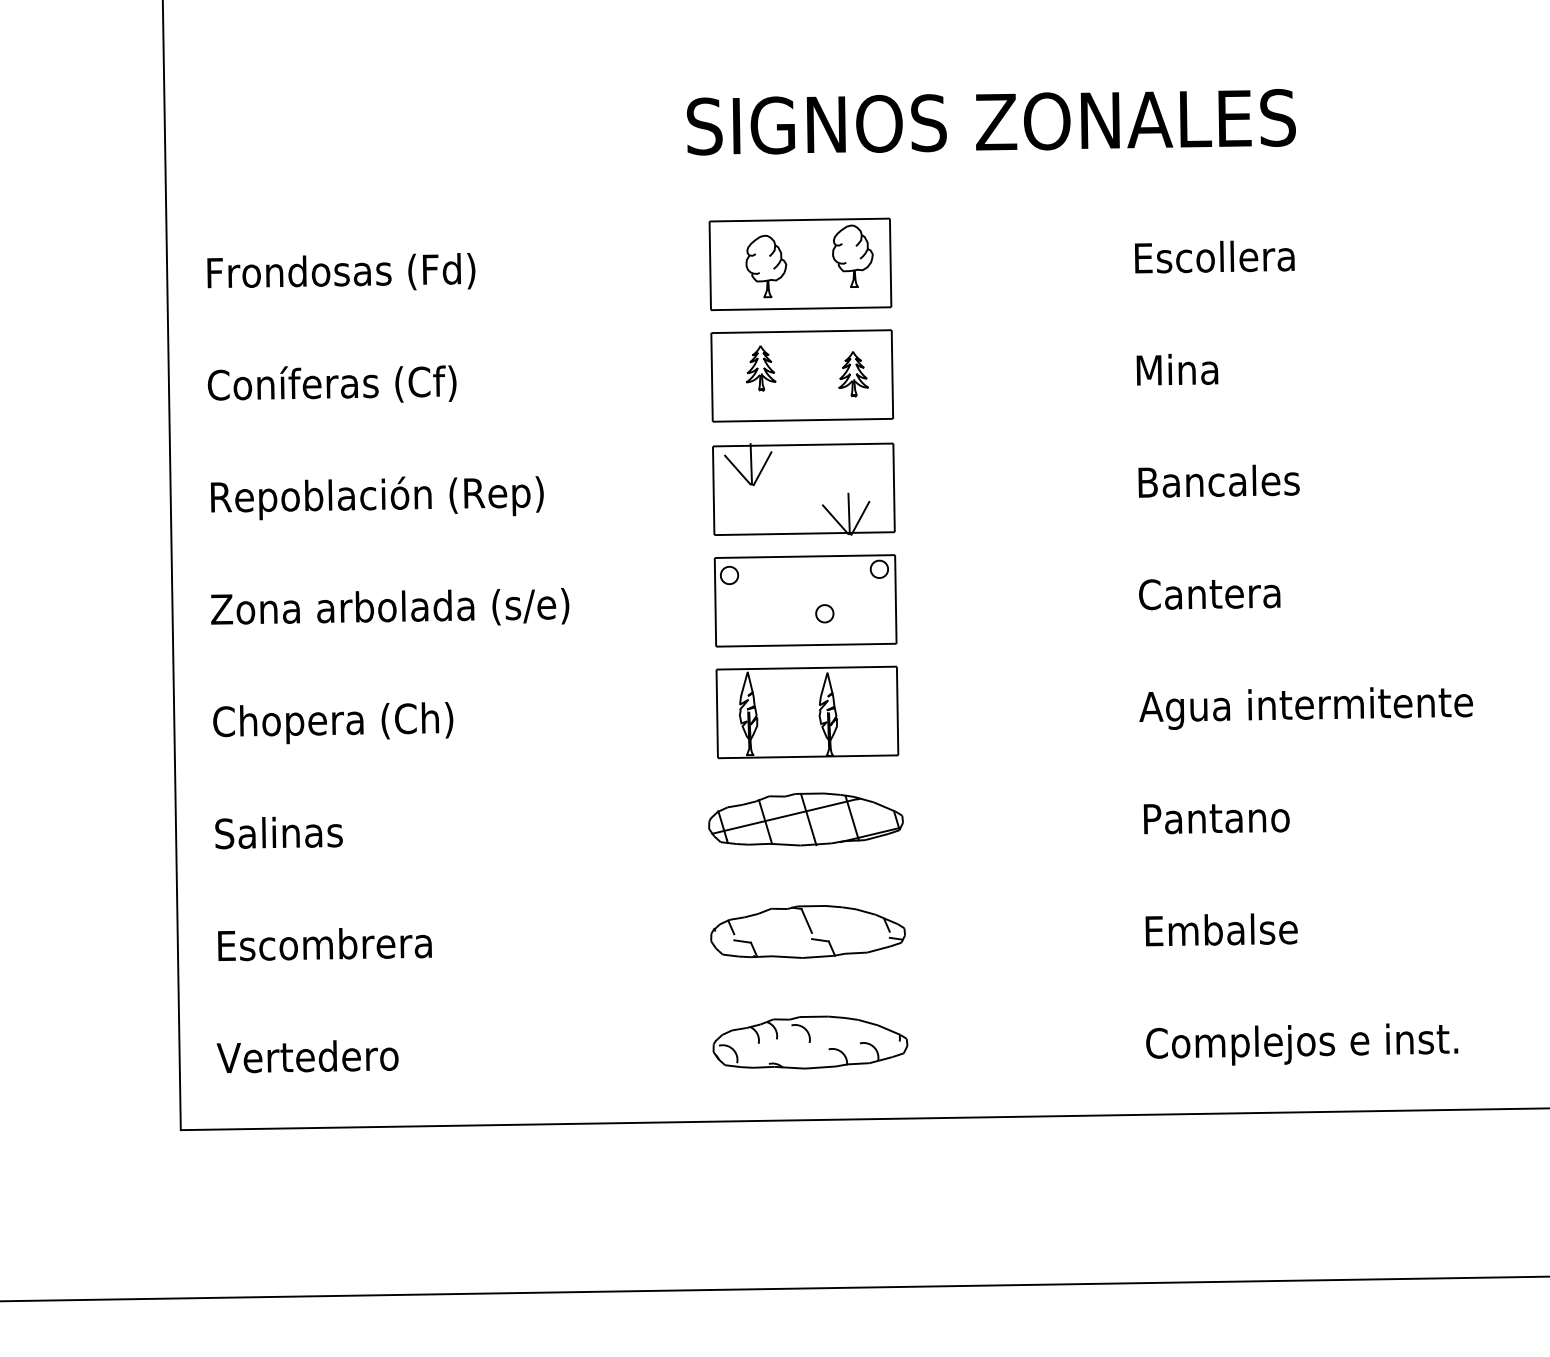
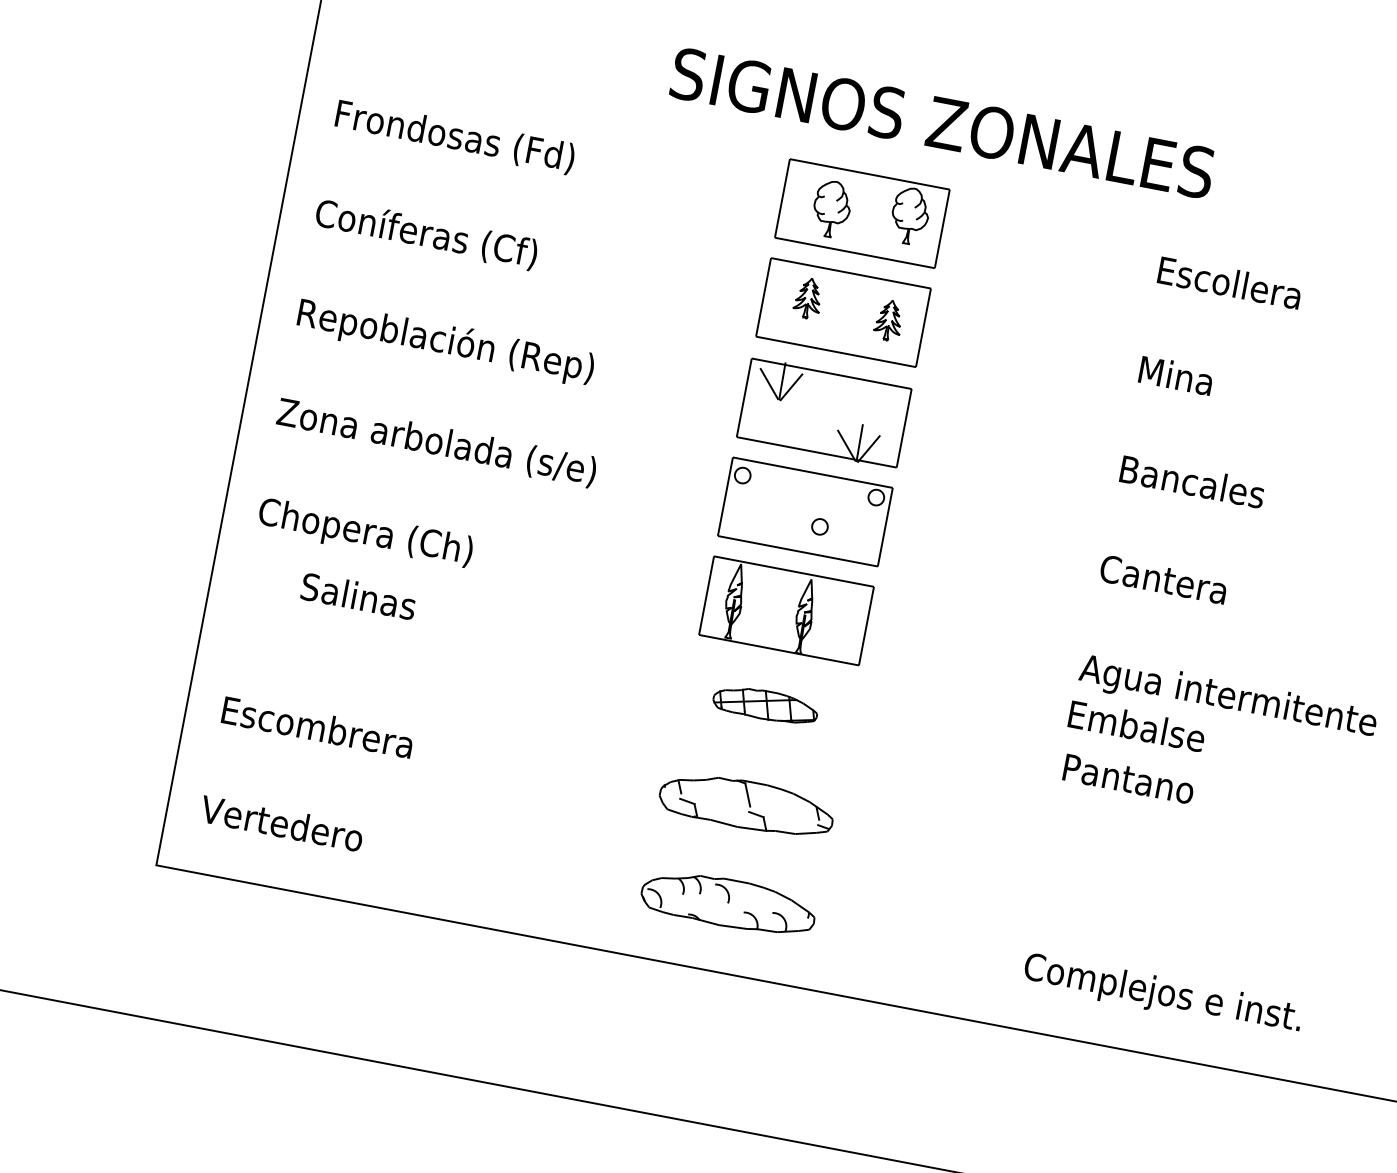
text: (991, 122) -> (942, 123), moved
part: (805, 819) -> (765, 705), size x0.6
text: (278, 832) -> (358, 595), moved
text: (1221, 929) -> (1136, 725), moved

